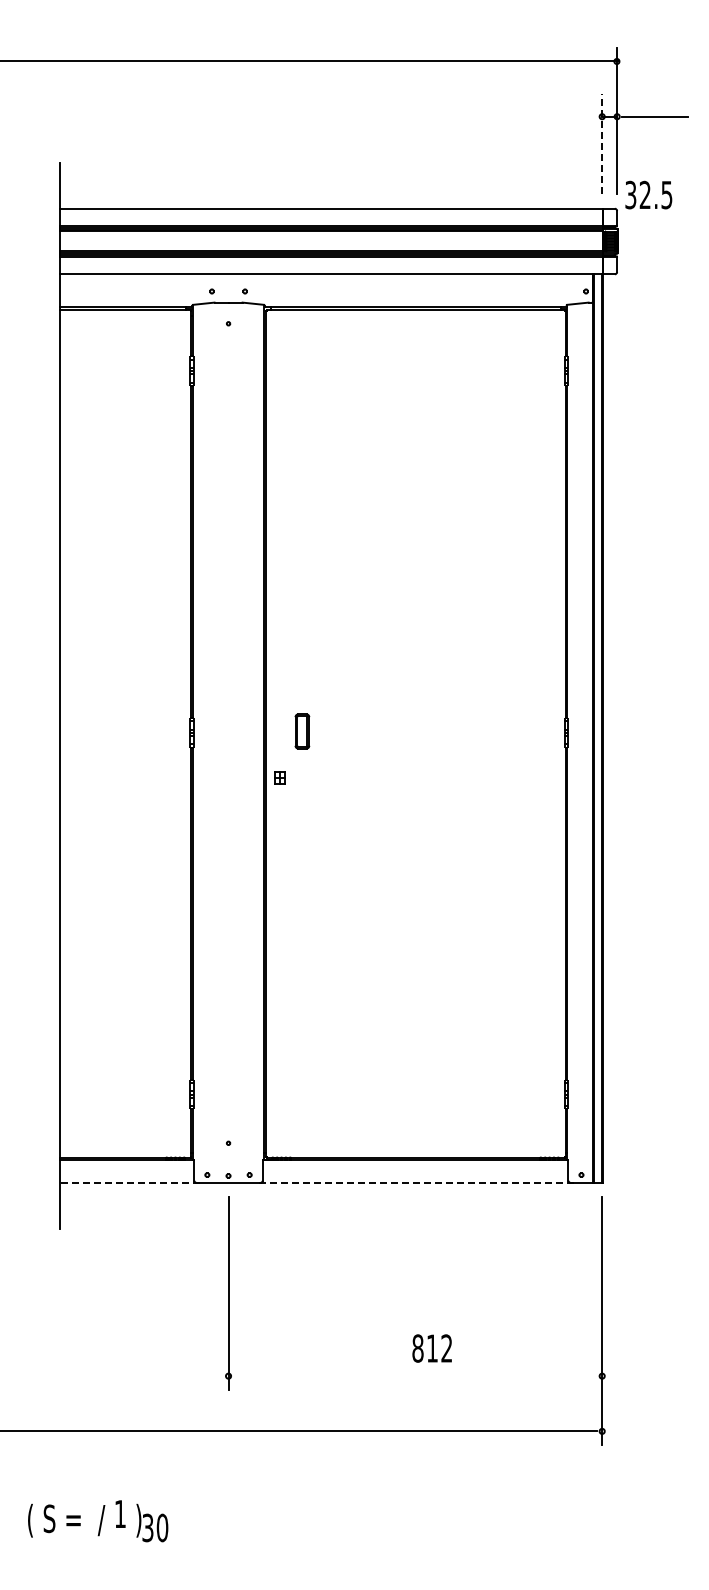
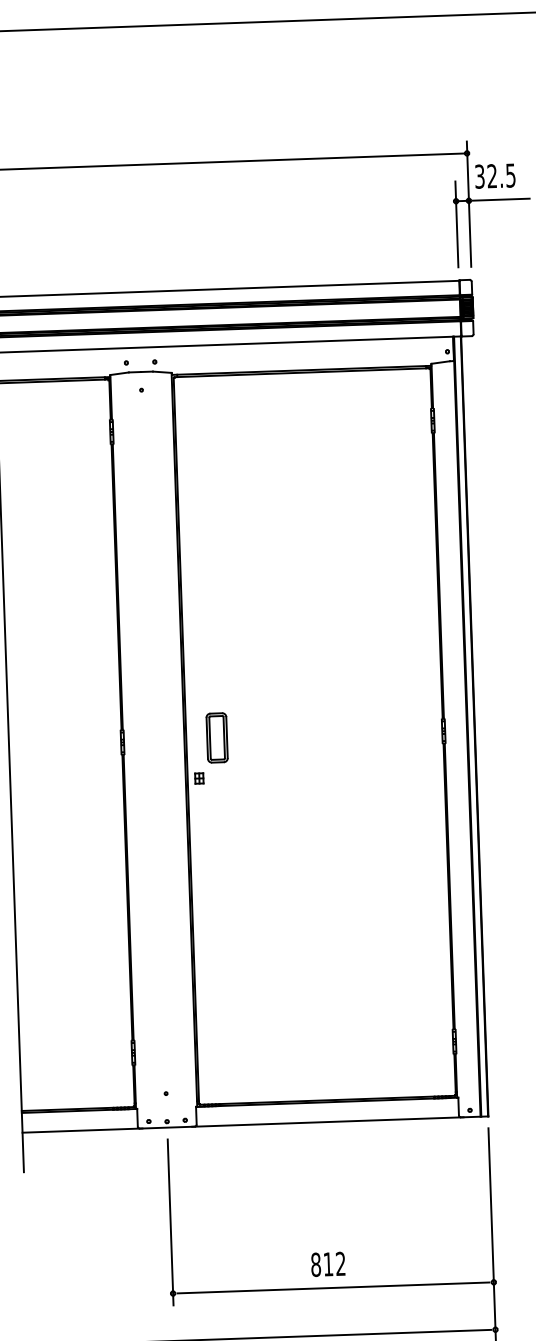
line: (602, 143) -> (457, 224), dashed -> solid
text: (648, 194) -> (494, 175), moved
part: (302, 731) -> (217, 737), size x1.67
line: (129, 1182) -> (82, 1130), dashed -> solid
line: (415, 1182) -> (327, 1121), dashed -> solid
text: (431, 1348) -> (327, 1264), moved
line: (415, 1376) -> (333, 1288), added

